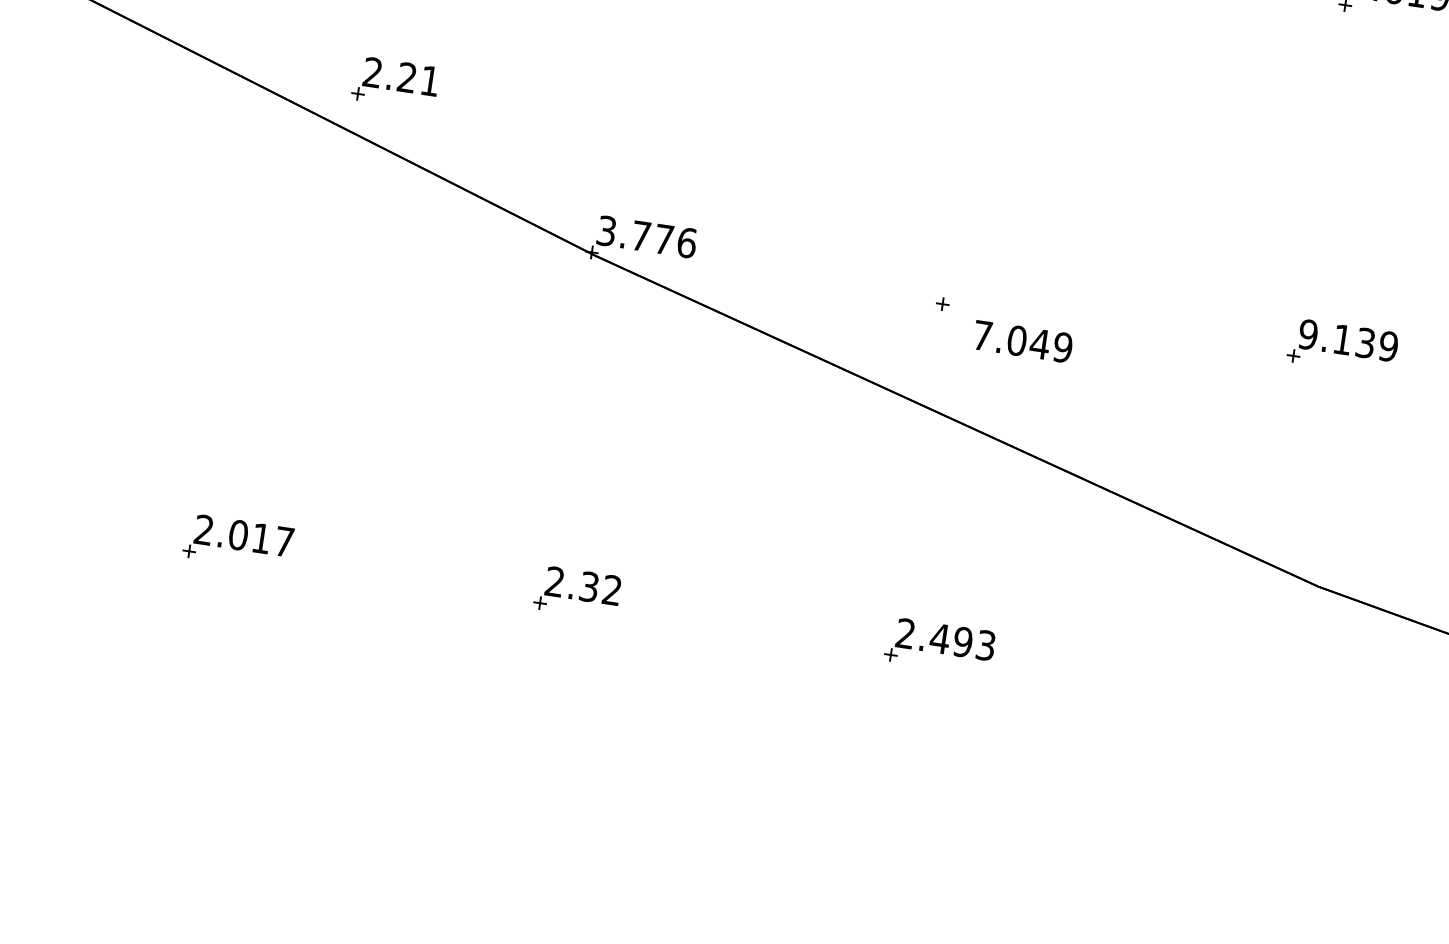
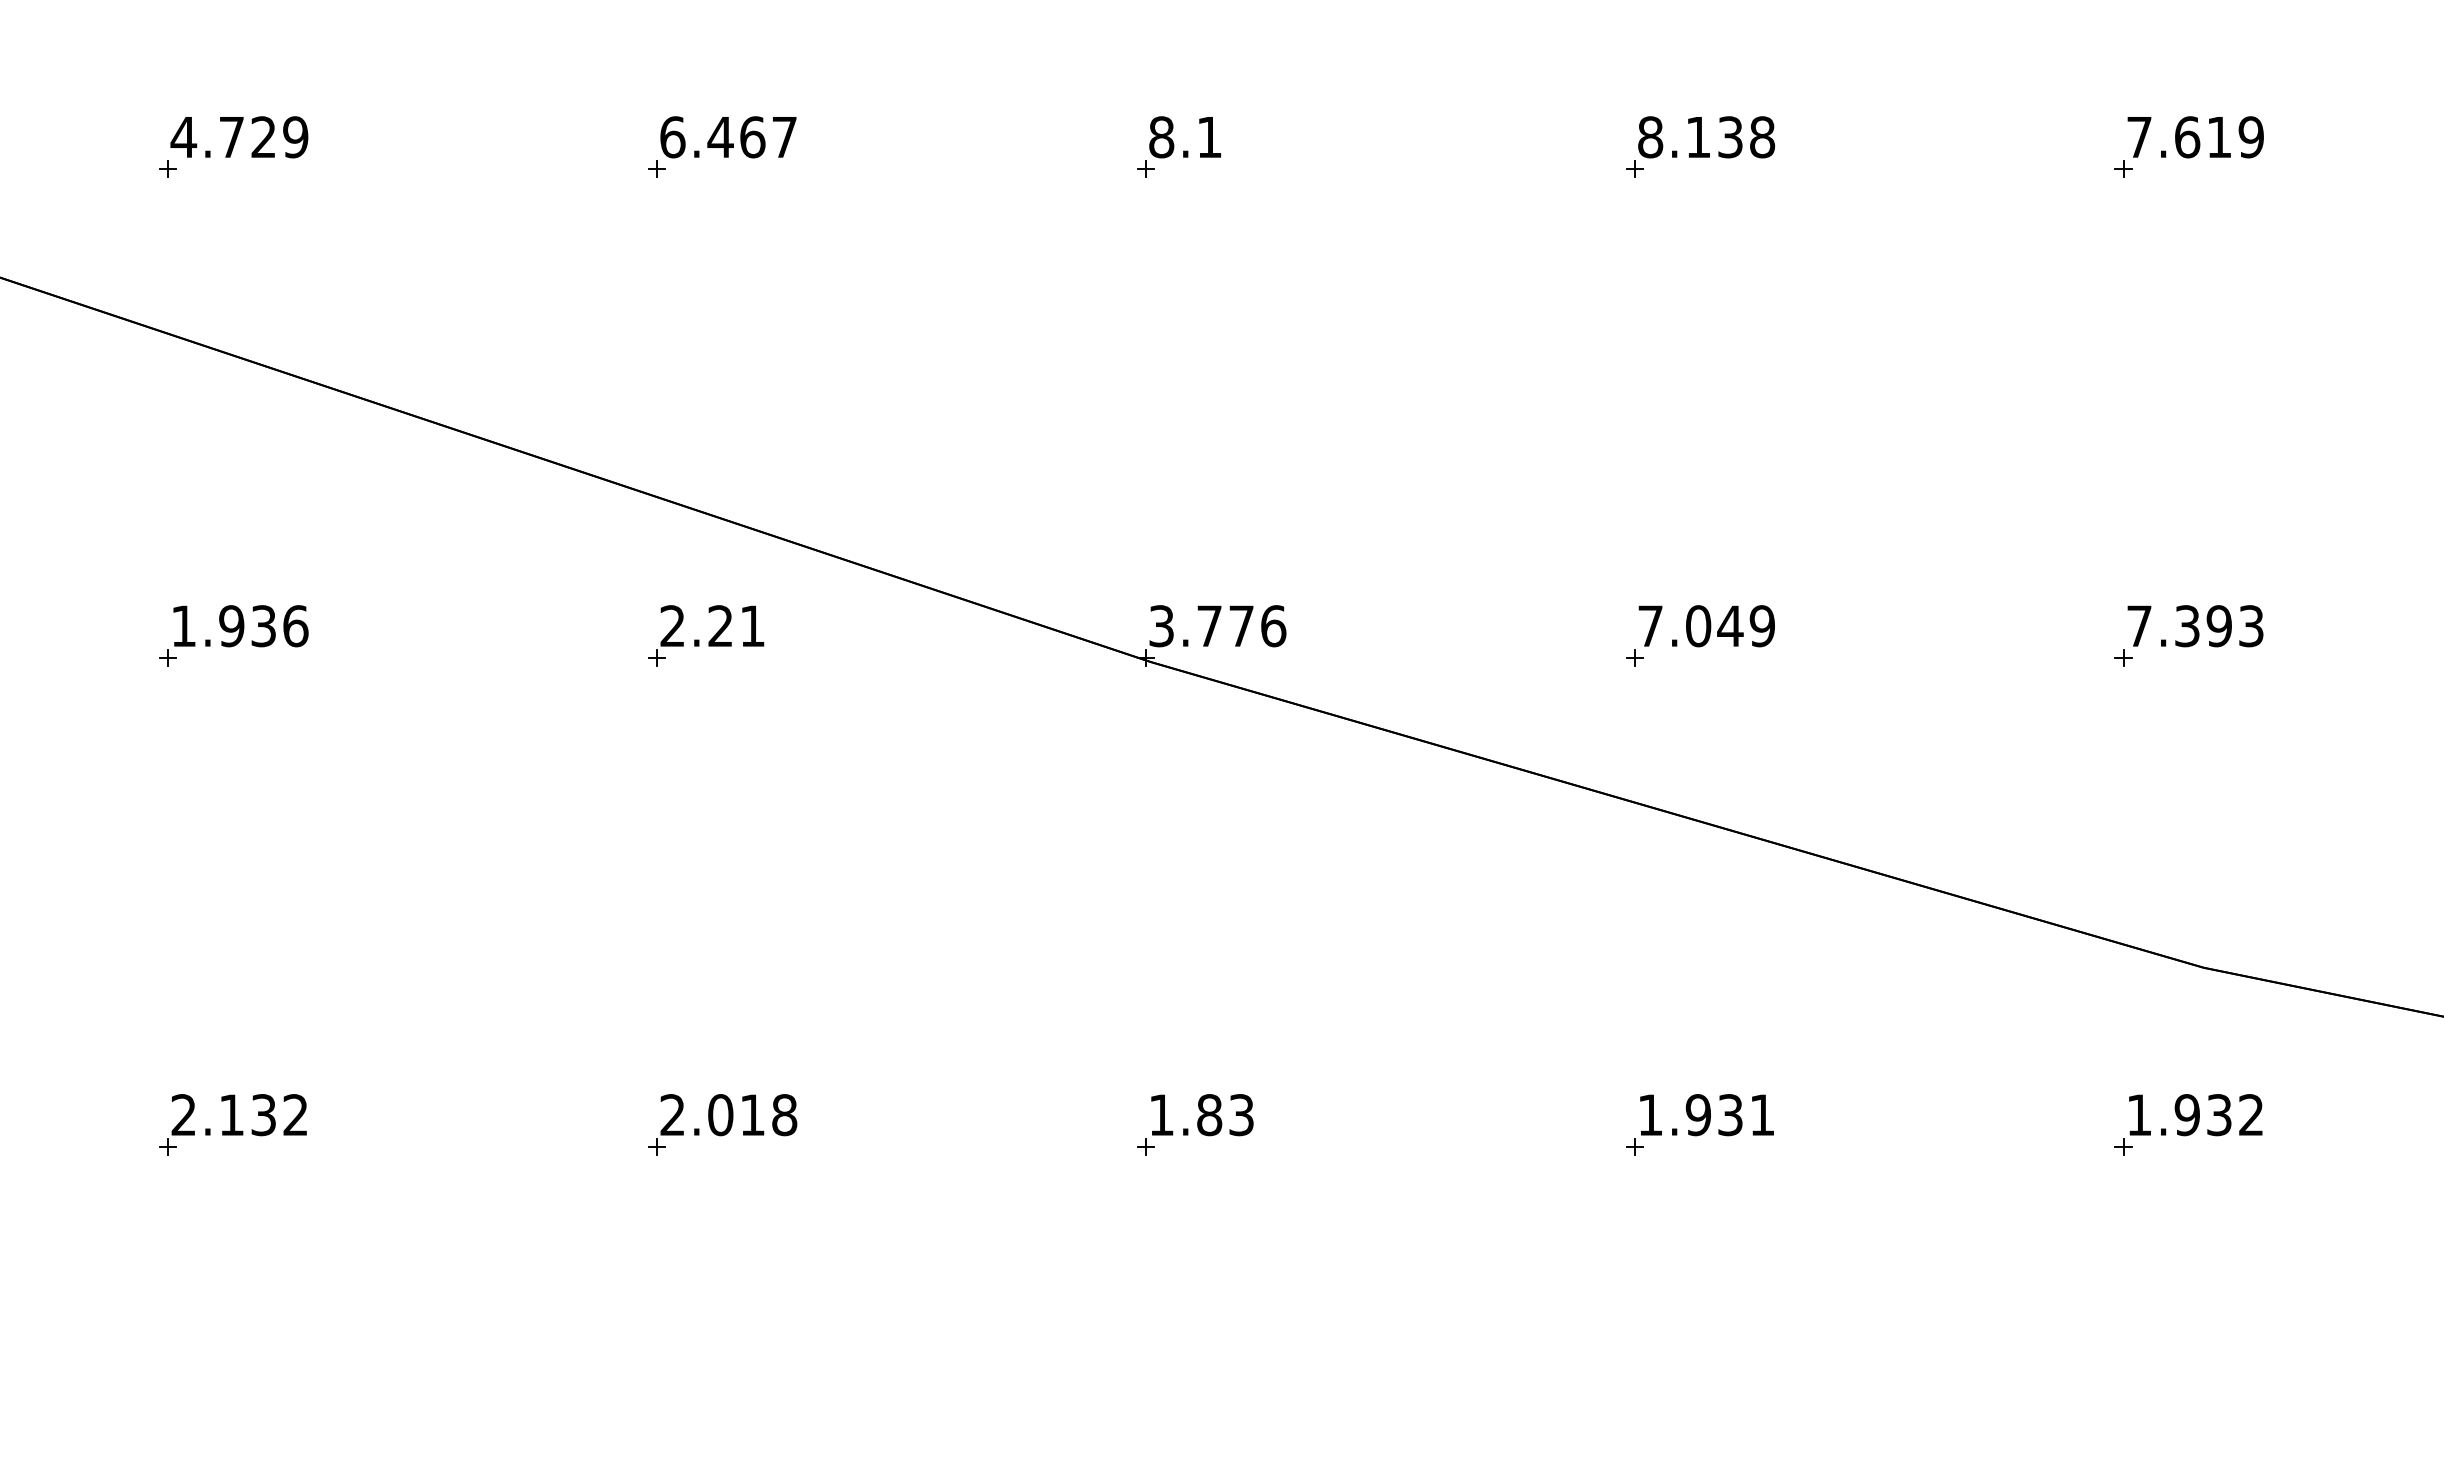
part: (396, 82) -> (706, 635), moved
text: (1347, 340) -> (2194, 626), 9.139 -> 7.393
text: (1022, 341) -> (1706, 626), moved
text: (284, 542) -> (784, 1115), 2.017 -> 2.018
text: (583, 586) -> (1201, 1115), 2.32 -> 1.83
text: (945, 639) -> (1706, 1115), 2.493 -> 1.931
part: (1290, 697) -> (2188, 1124), added

